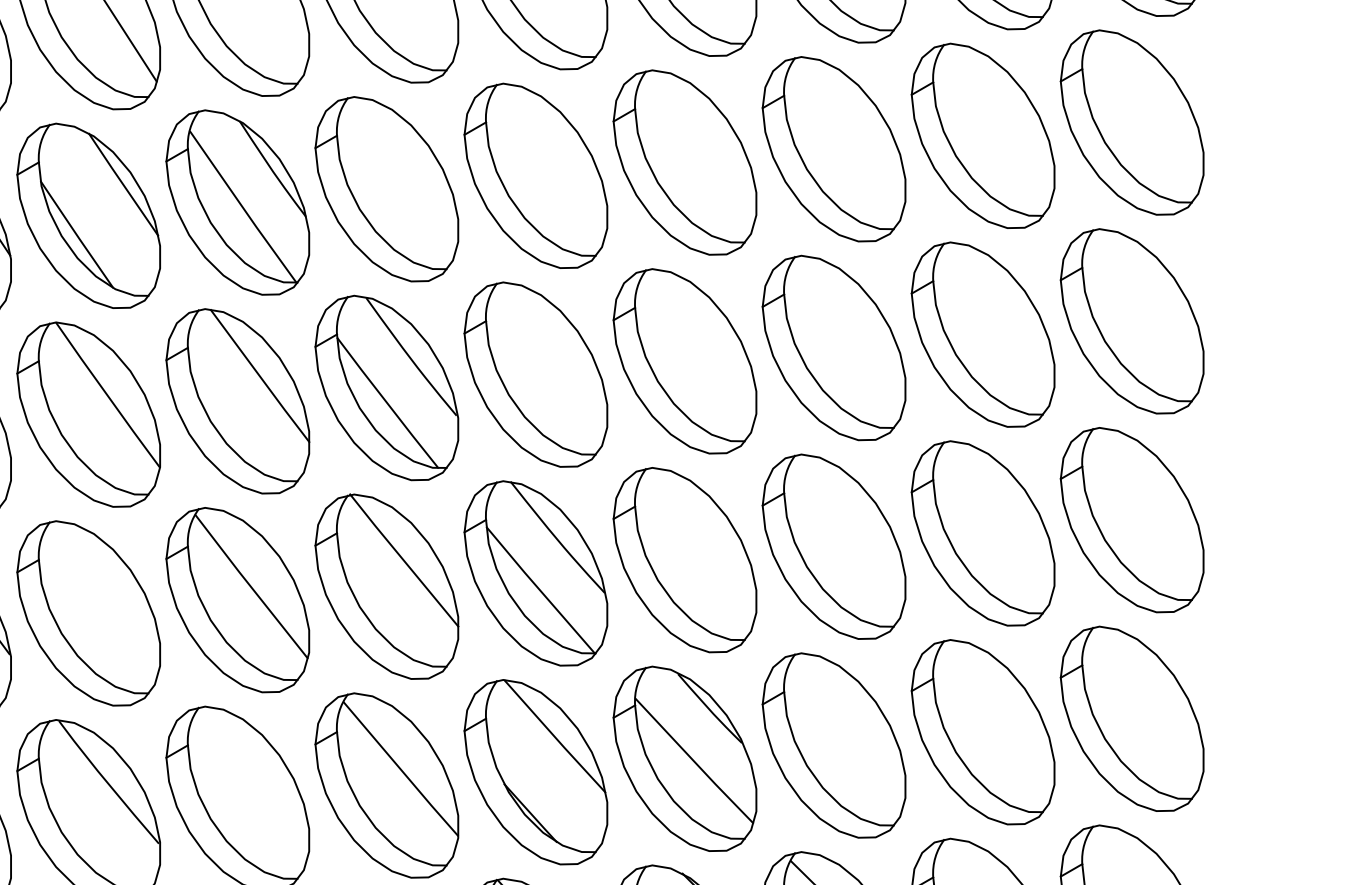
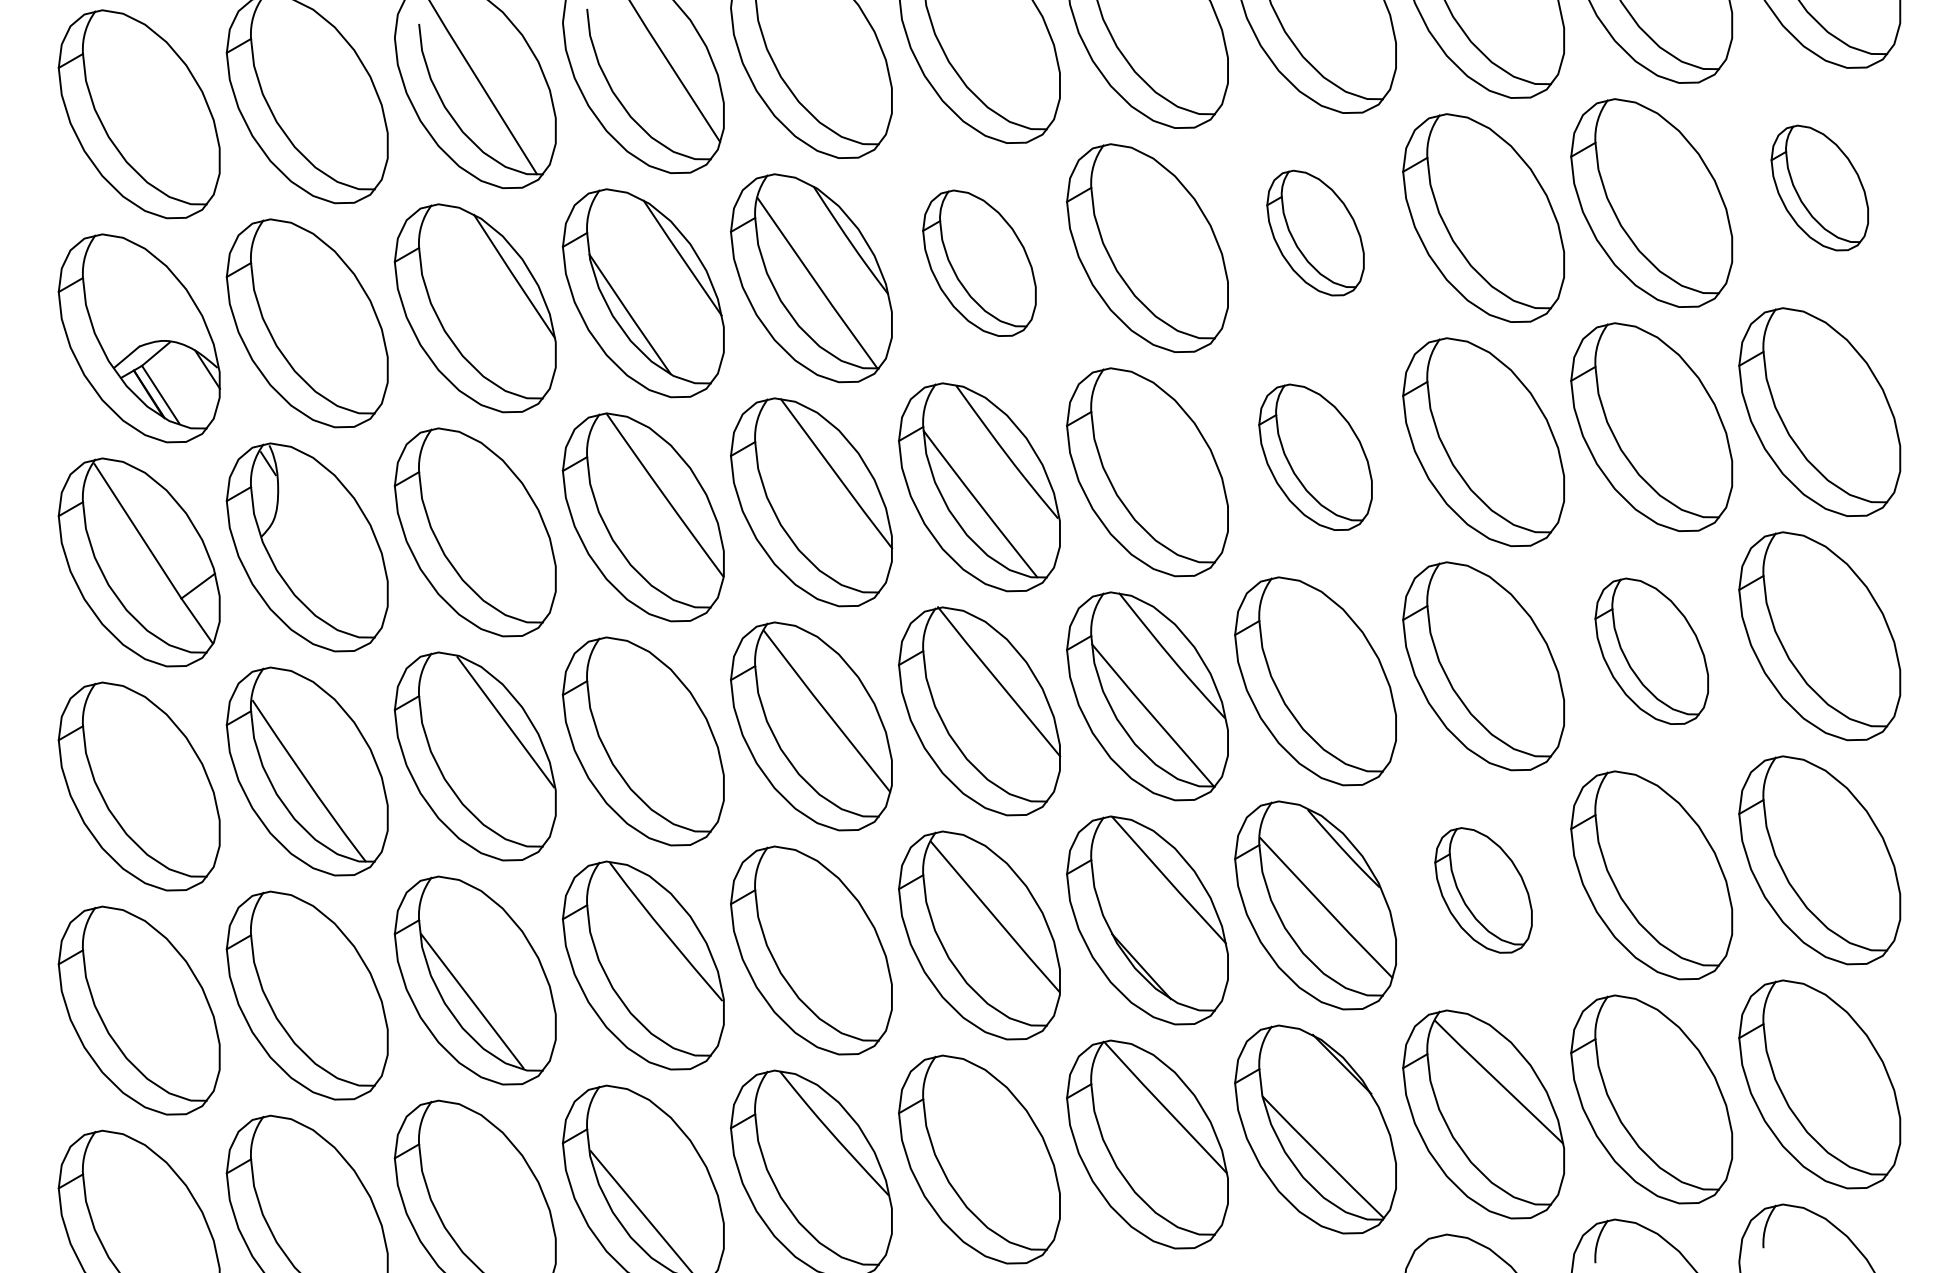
part: (1131, 122) -> (1819, 187), size x0.6
part: (684, 161) -> (1315, 232), size x0.6
part: (386, 189) -> (979, 263), size x0.7
part: (684, 361) -> (1315, 457), size x0.7
part: (982, 533) -> (1651, 651), size x0.7
part: (833, 745) -> (1483, 890), size x0.6

